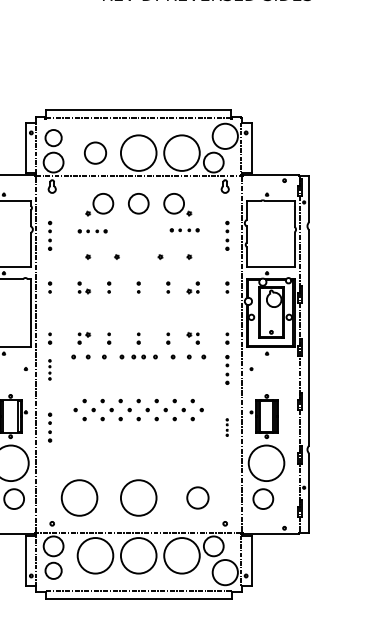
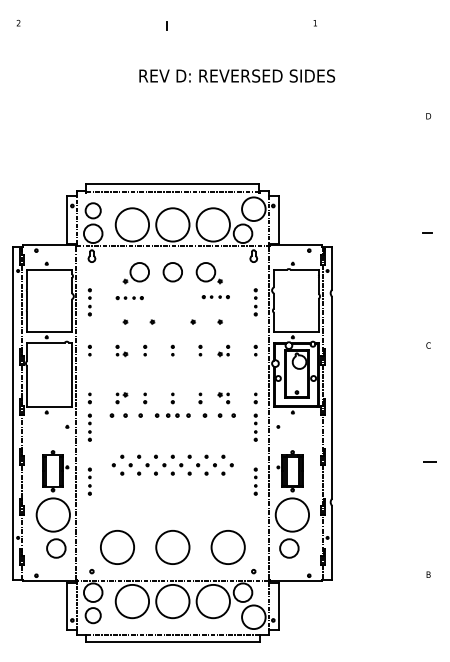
circle: (95, 152) -> (132, 224), size x1.67
part: (49, 369) -> (89, 427), size x1.43
part: (227, 427) -> (255, 481), size x1.67
circle: (197, 498) -> (227, 547), size x1.67

